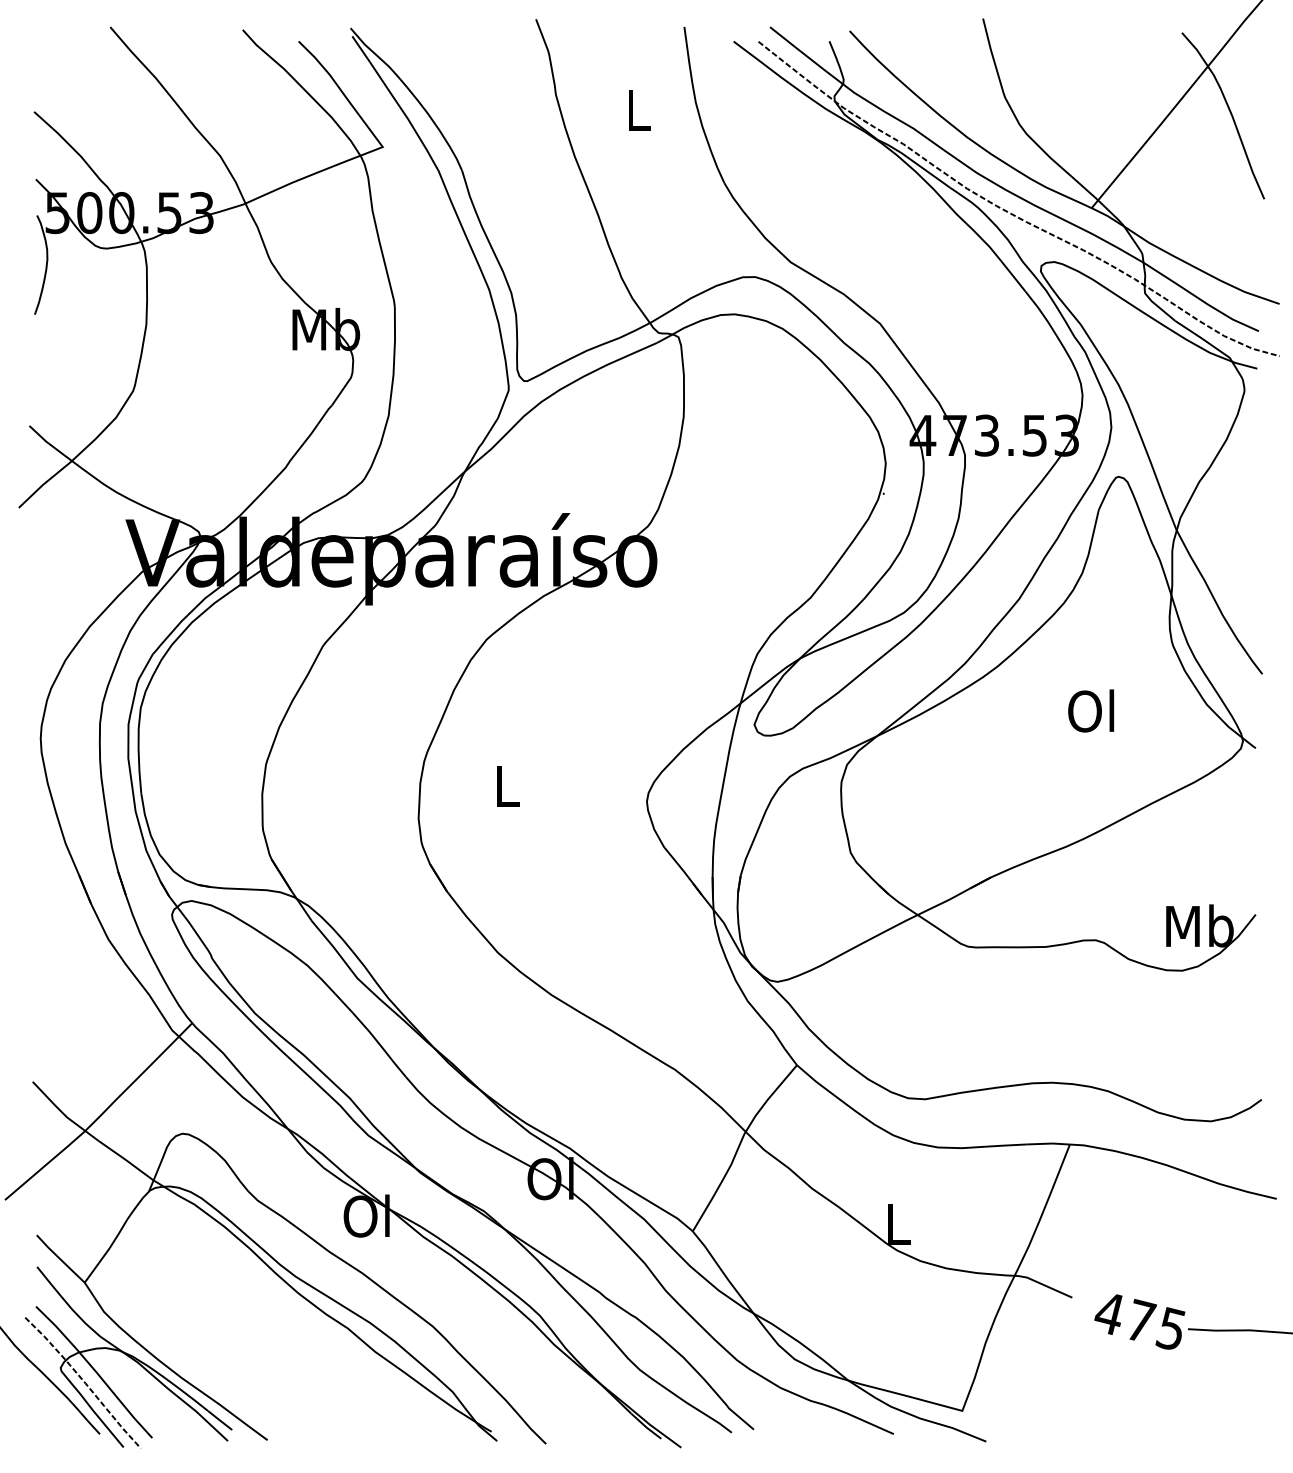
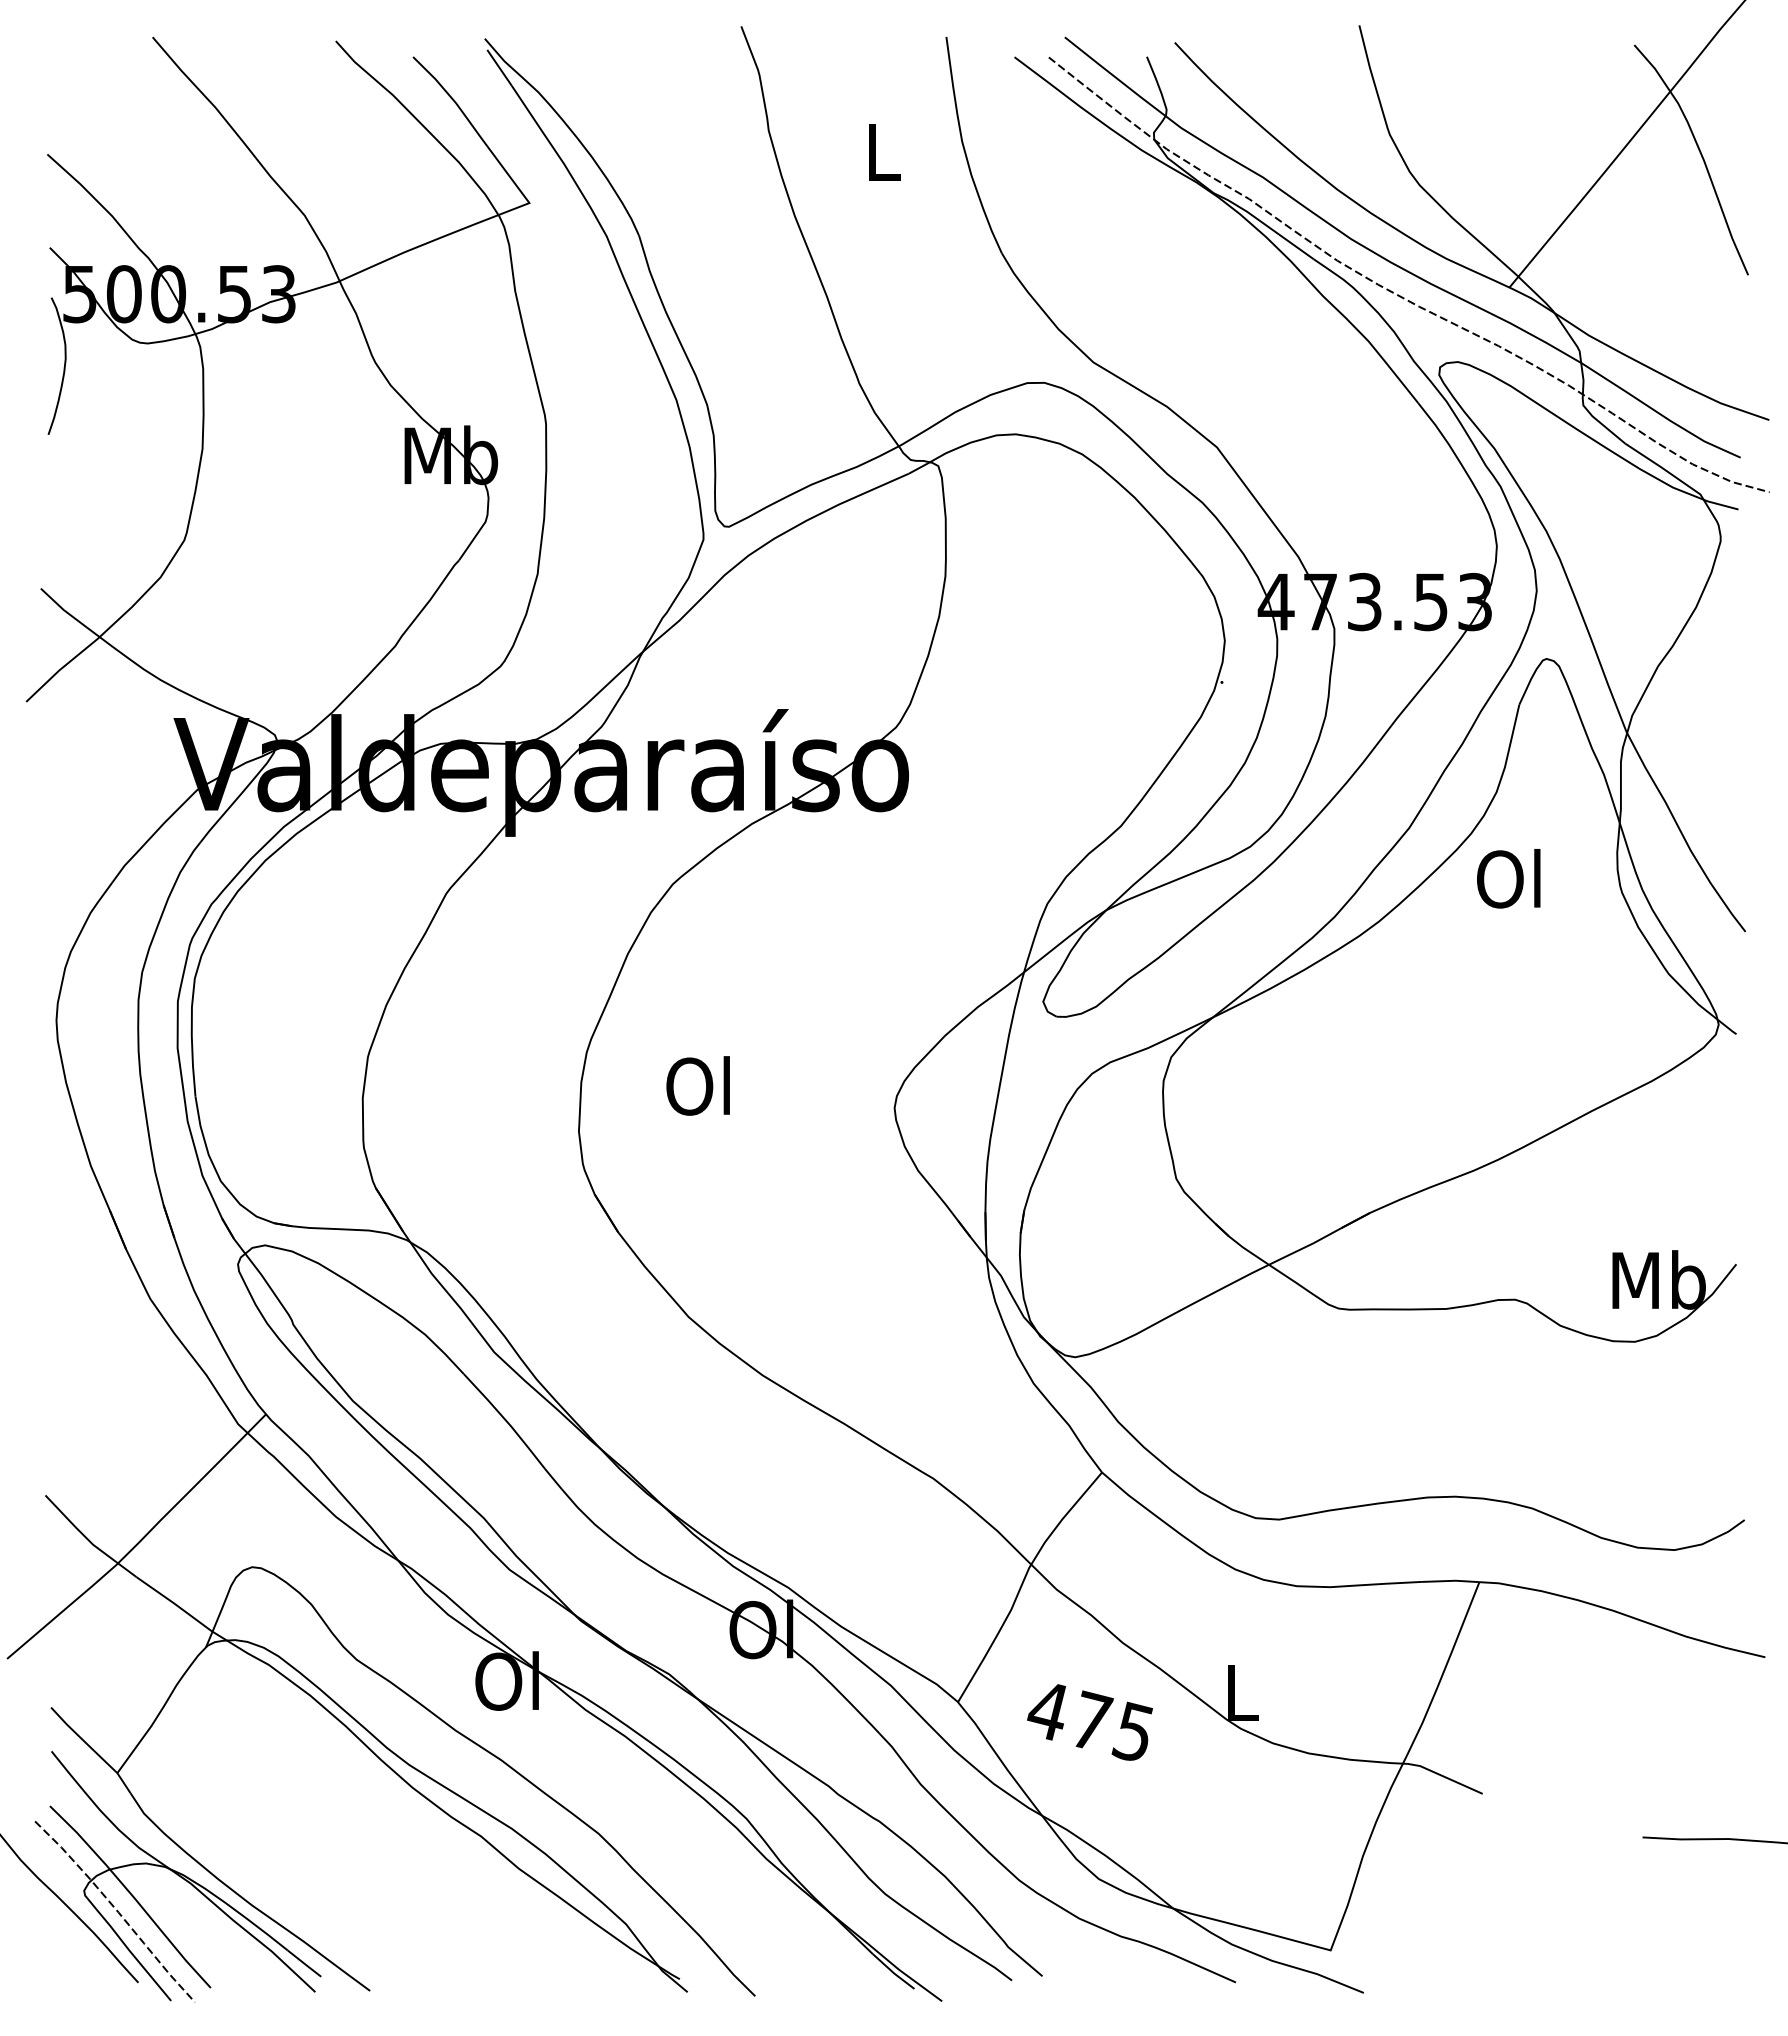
text: (1090, 710) -> (1508, 878), moved
text: (504, 785) -> (697, 1085), L -> Ol
text: (1139, 1322) -> (1089, 1722), moved

